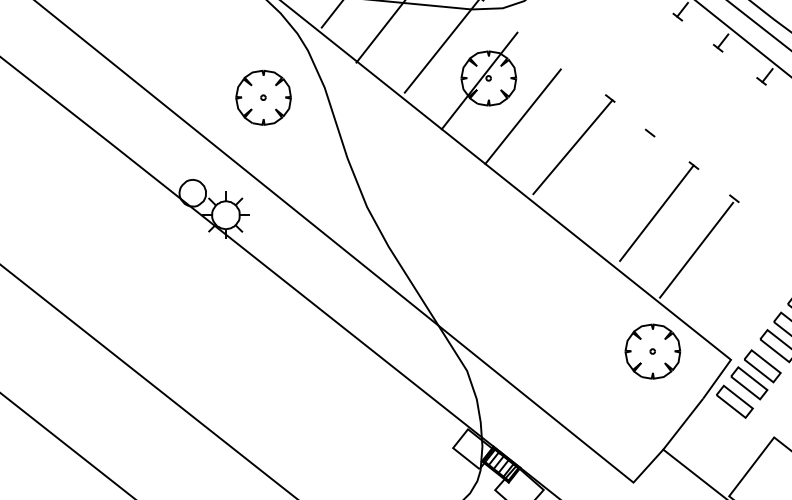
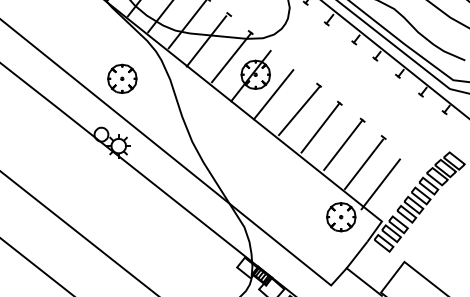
part: (263, 97) -> (122, 78), moved
line: (613, 179) -> (320, 127), added
line: (728, 288) -> (380, 184), added

